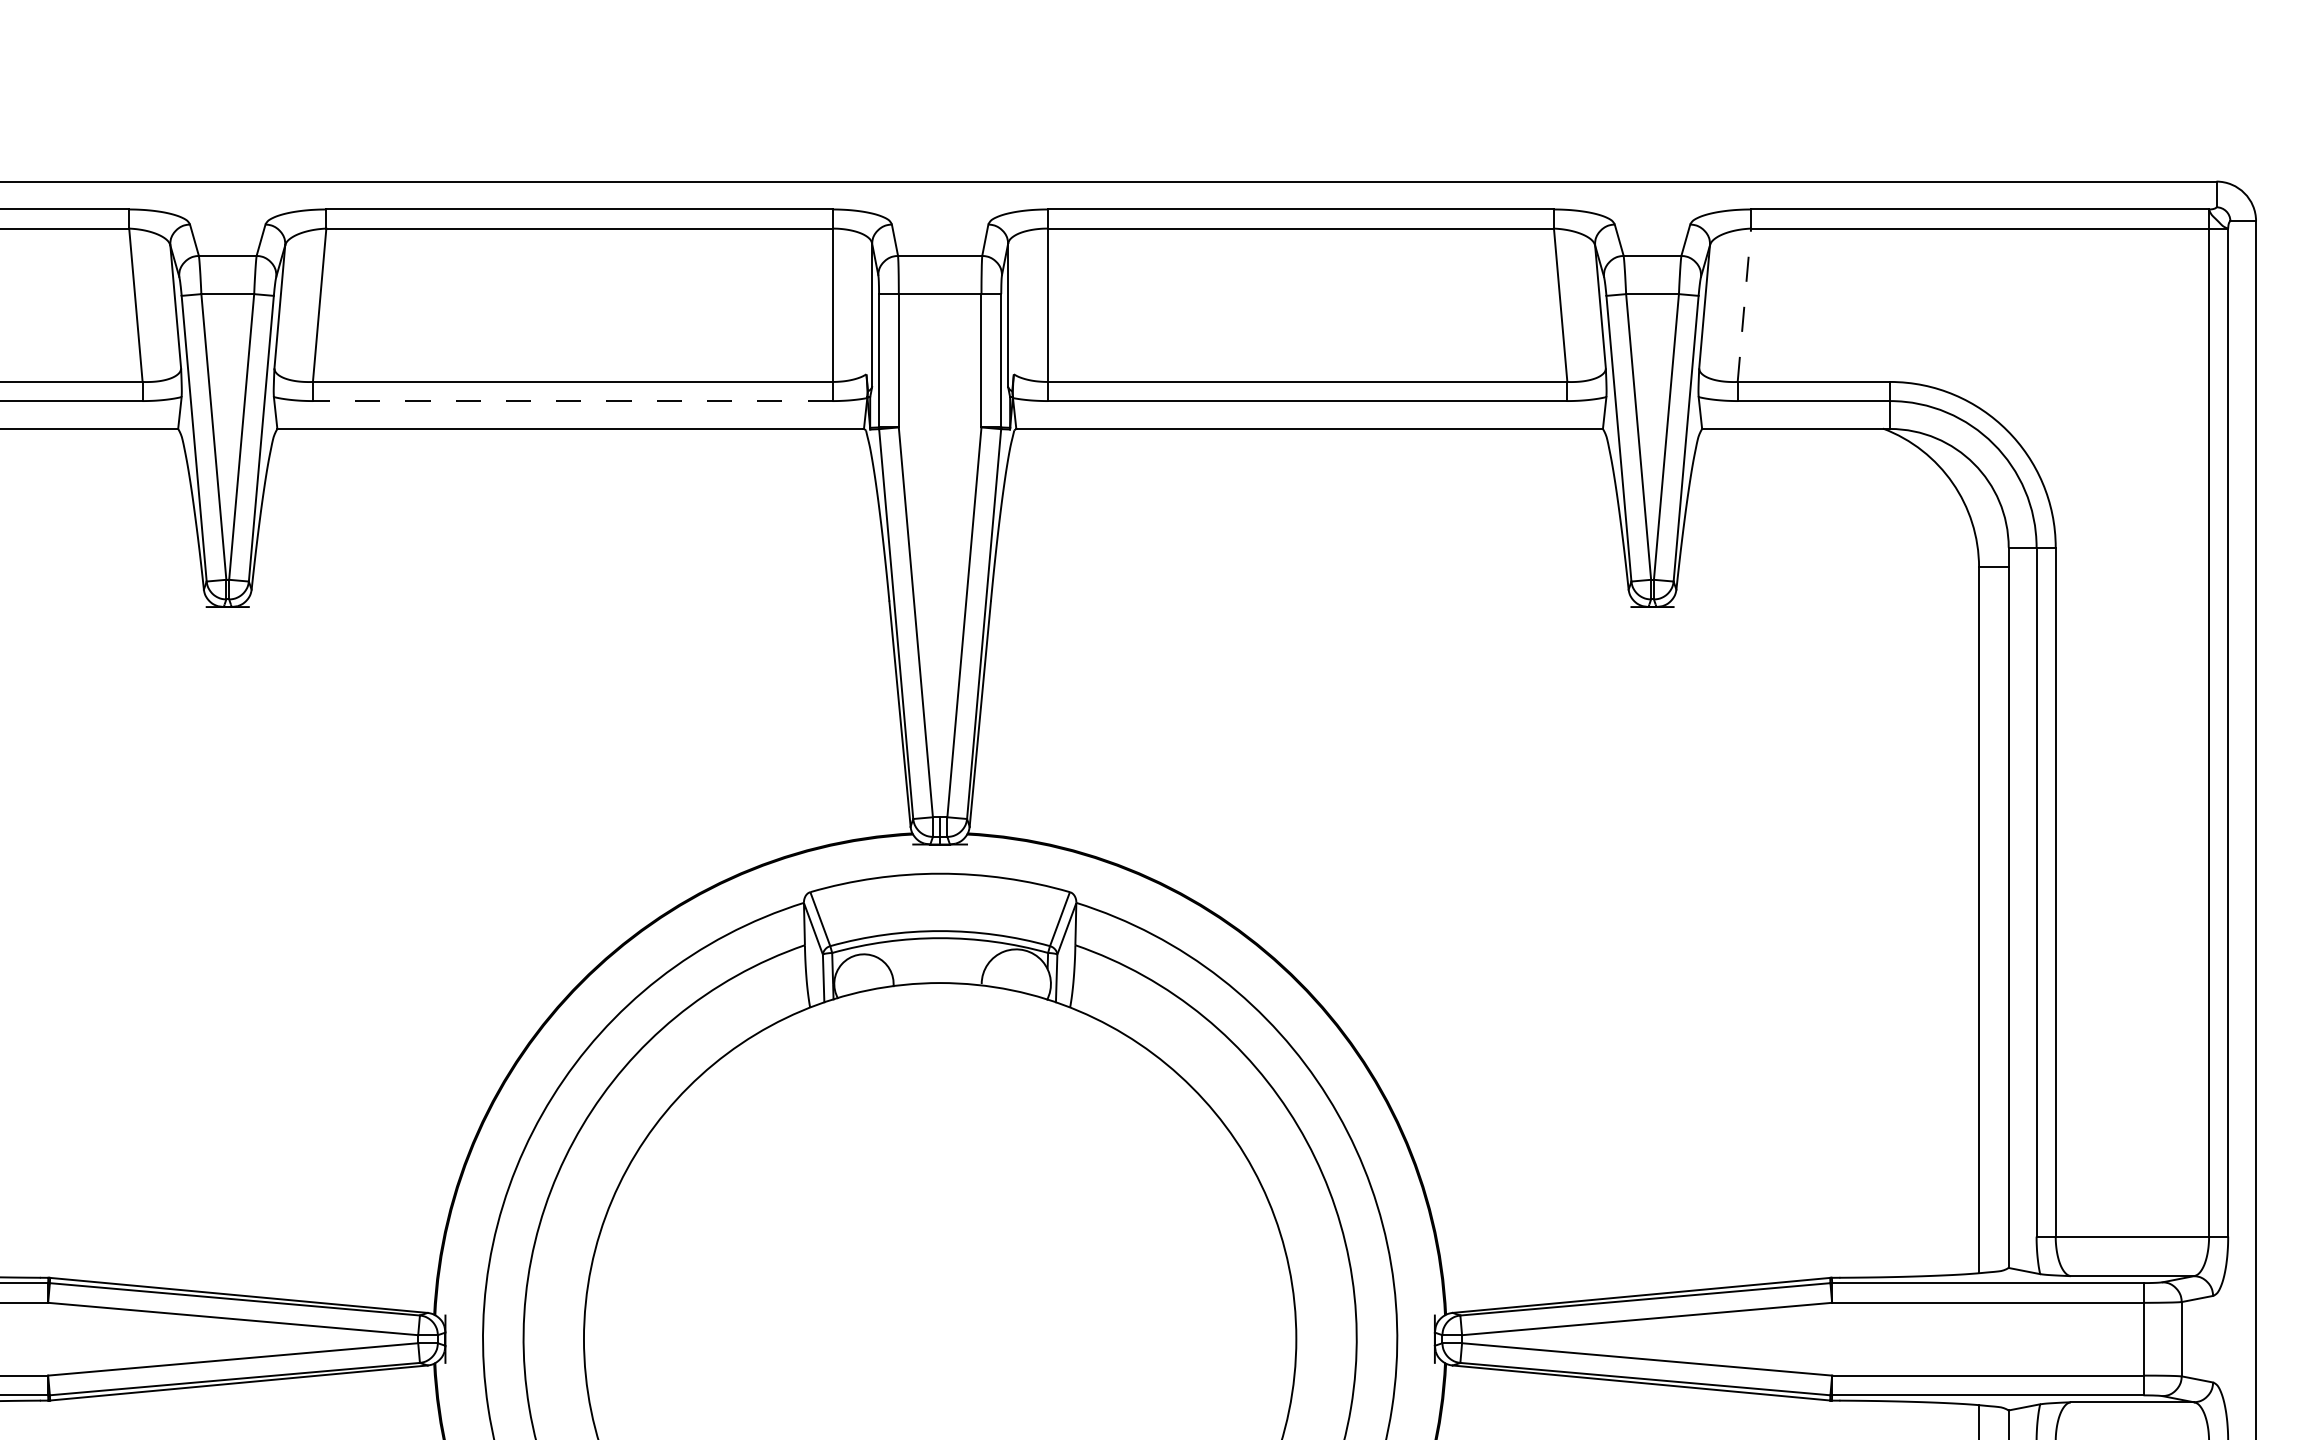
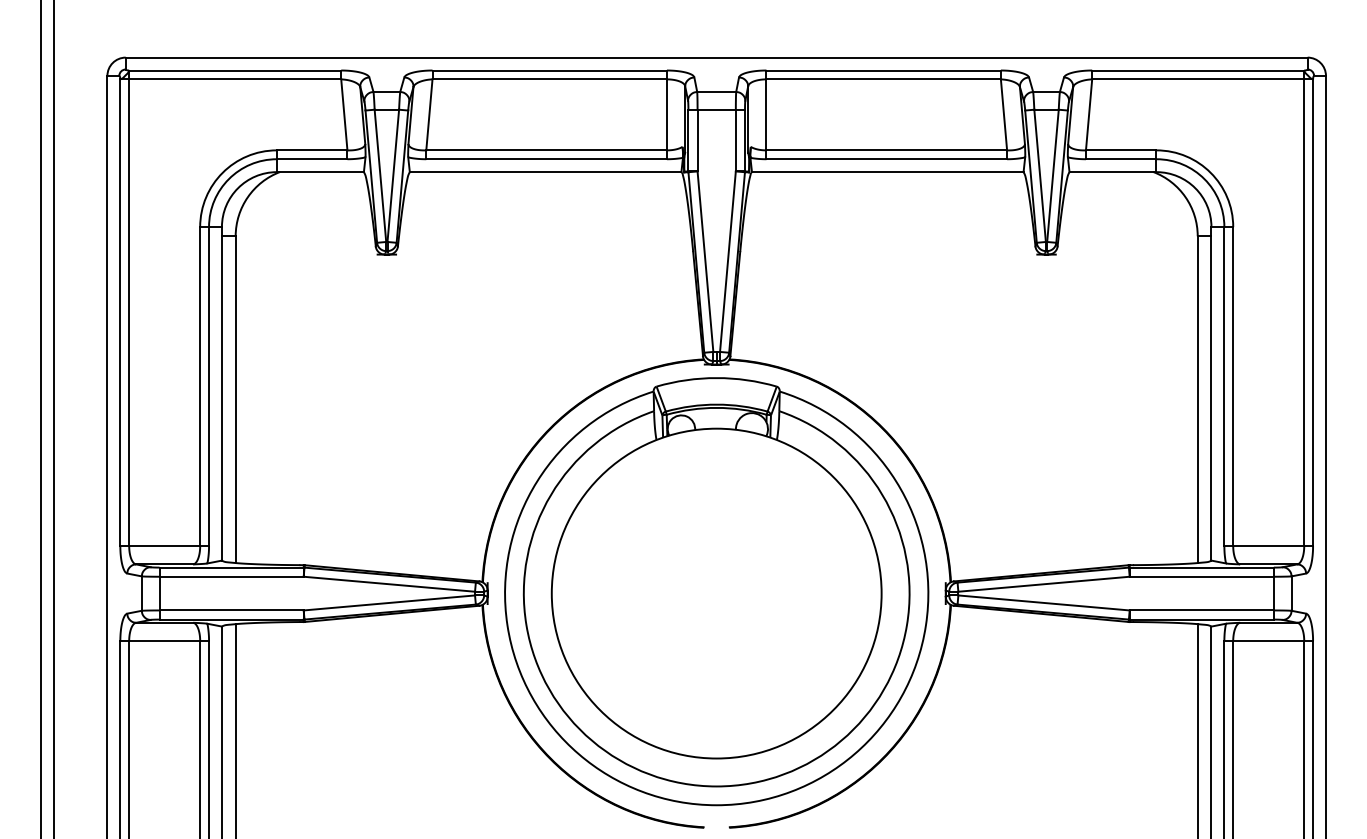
line: (1745, 304) -> (1089, 114), dashed -> solid
line: (572, 401) -> (546, 159), dashed -> solid

